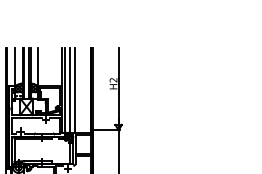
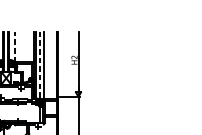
line: (38, 66) -> (15, 46), solid -> dashed
line: (70, 90) -> (40, 65), solid -> dashed

